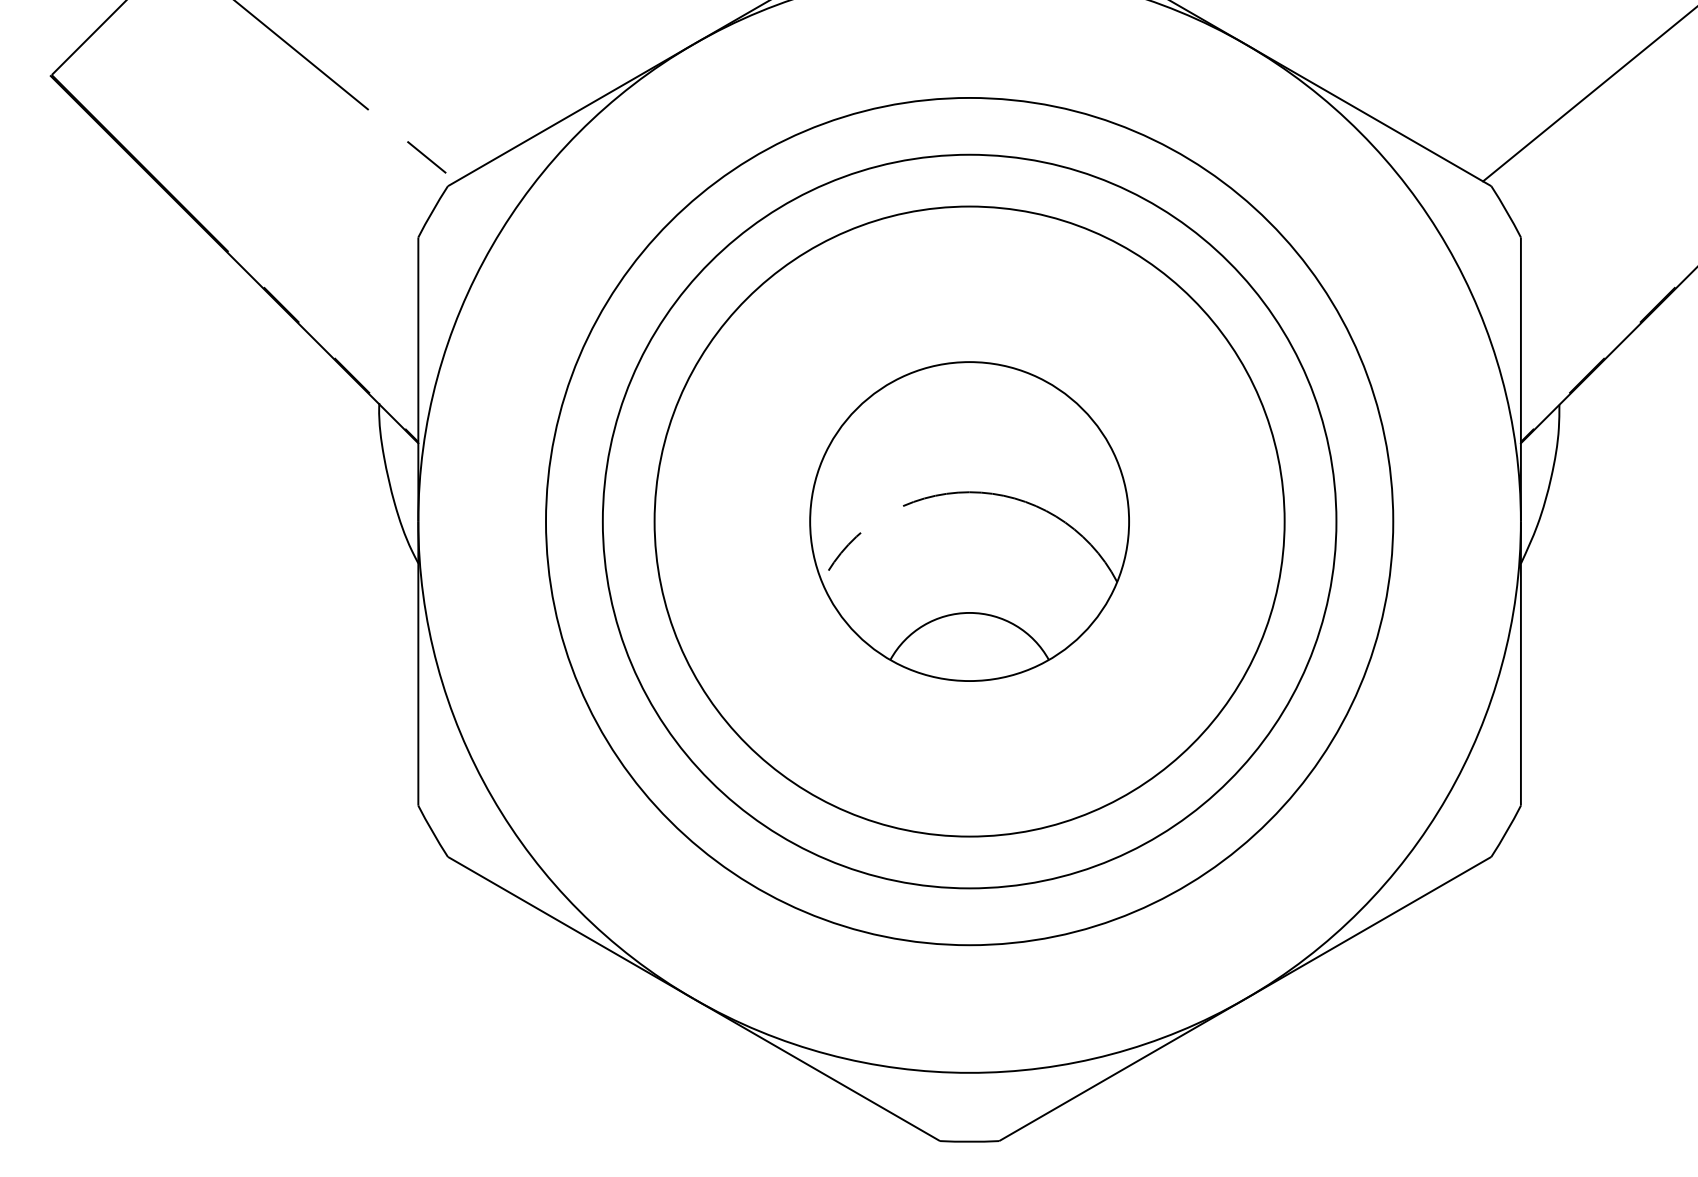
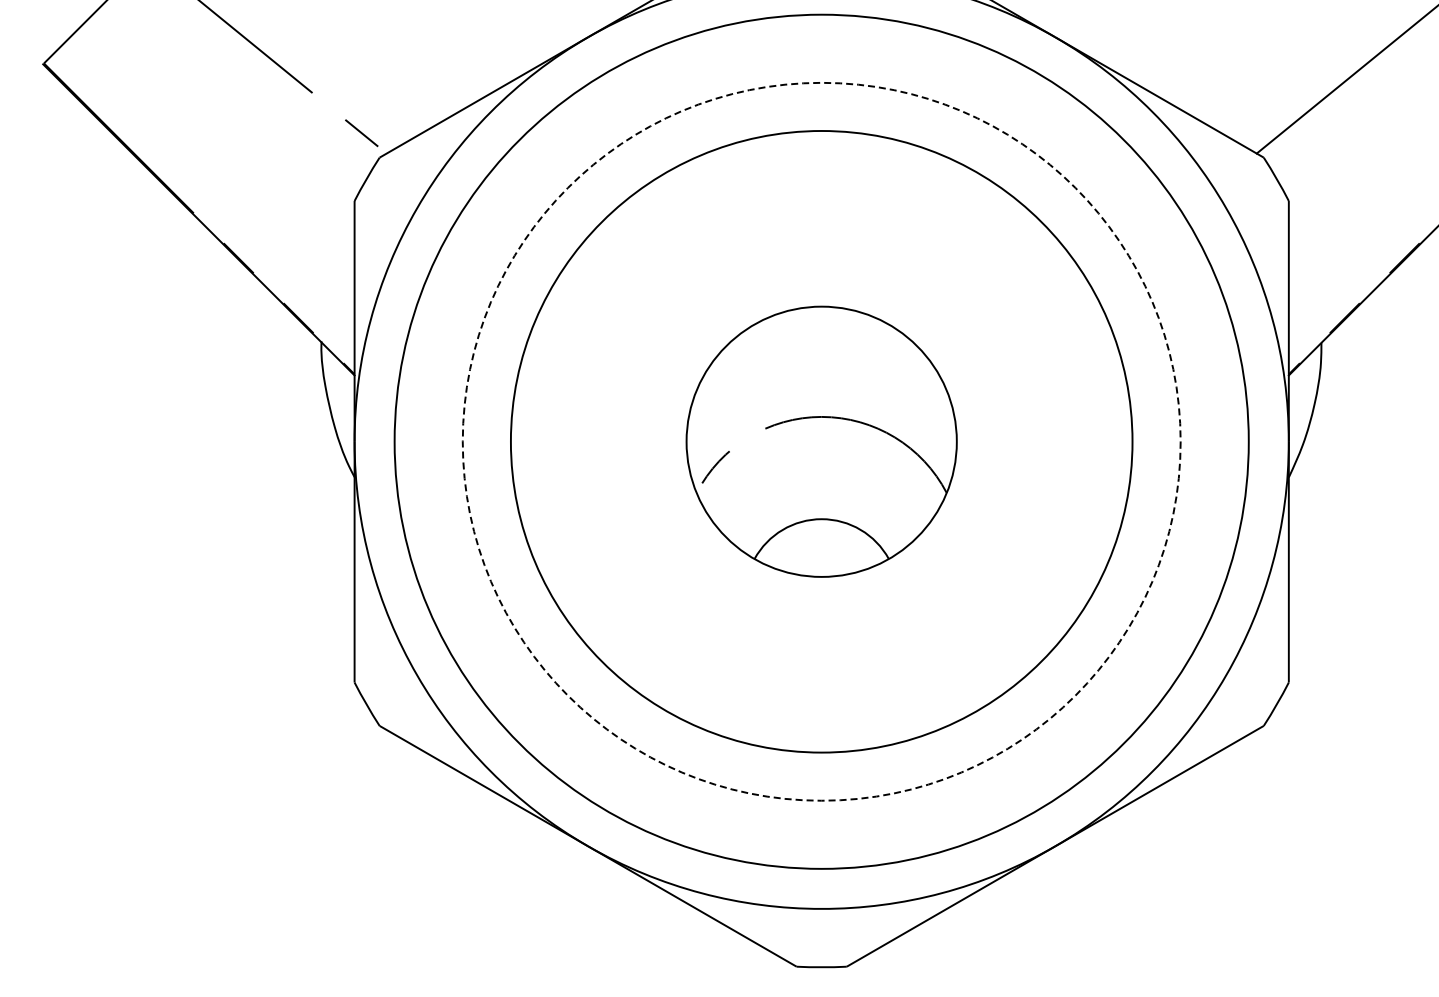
circle: (969, 521) -> (821, 441), size x1.6
circle: (969, 521) -> (821, 441), solid -> dashed

